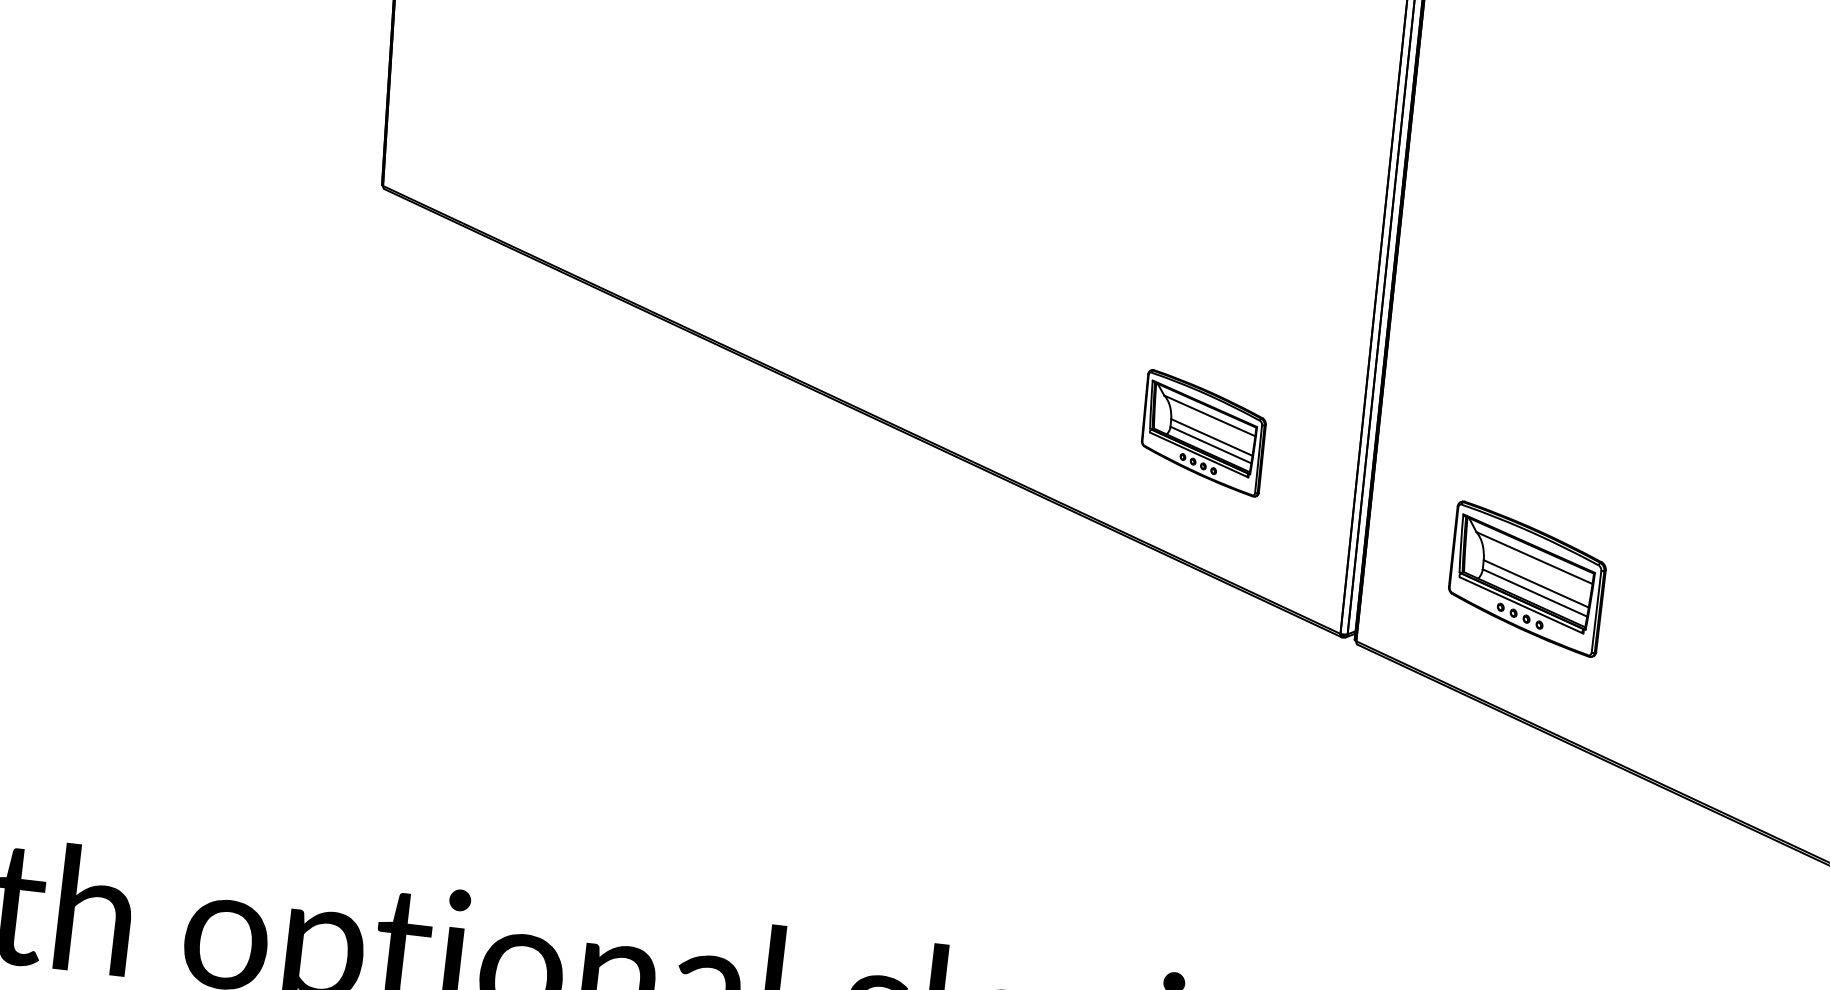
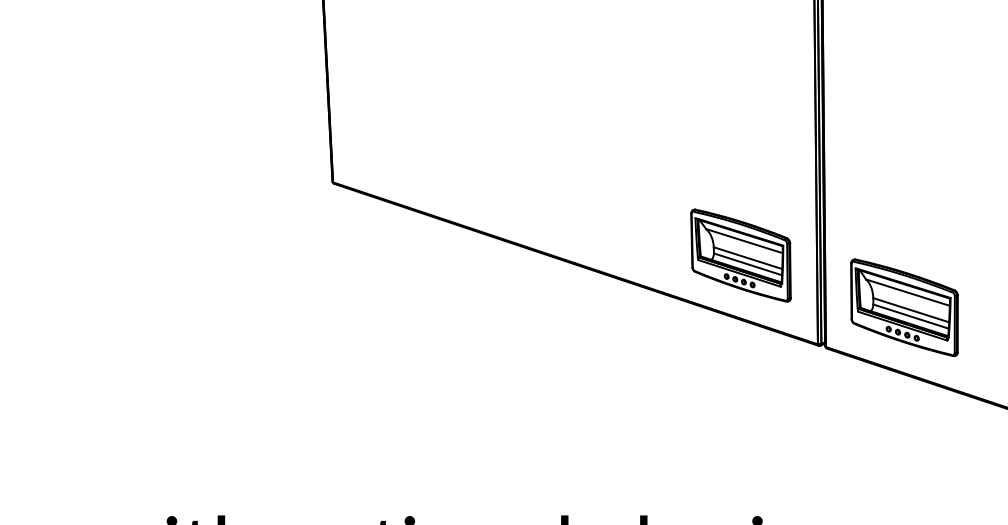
part: (1202, 433) -> (740, 255), size x1.67
part: (1527, 578) -> (904, 307), size x1.43

